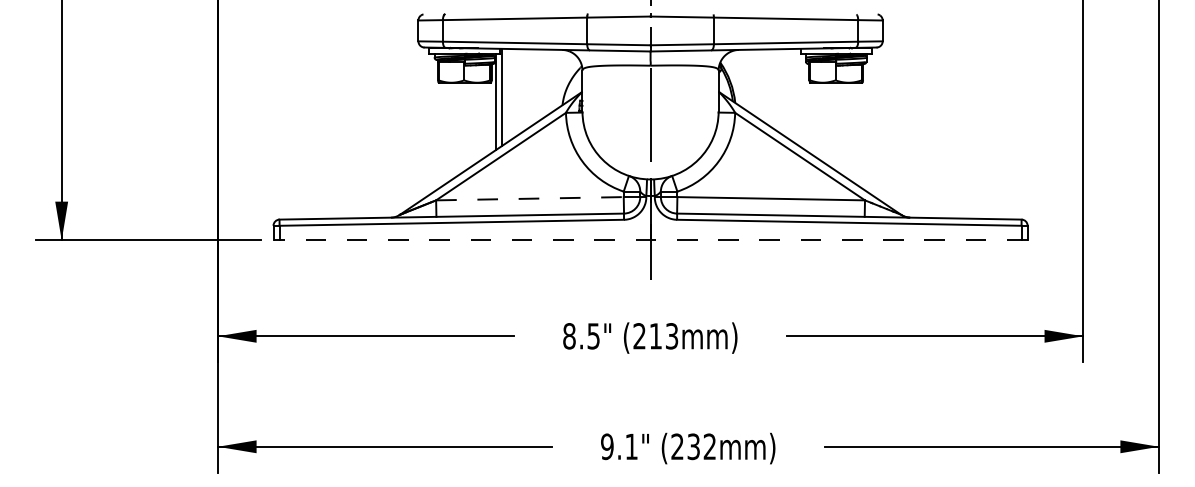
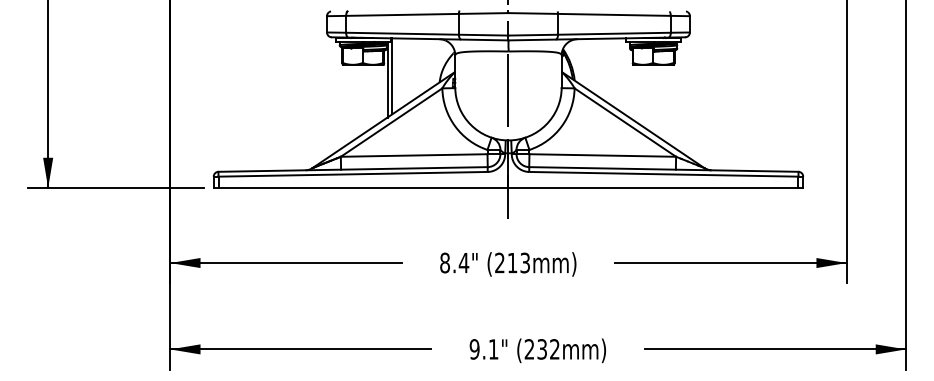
line: (530, 198) -> (414, 155), dashed -> solid
line: (650, 240) -> (508, 188), dashed -> solid
text: (593, 336) -> (463, 263), 8.5" -> 8.4"

